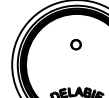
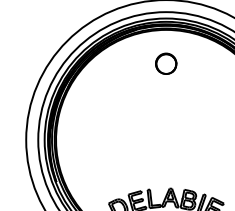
circle: (75, 44) -> (164, 63), moved

